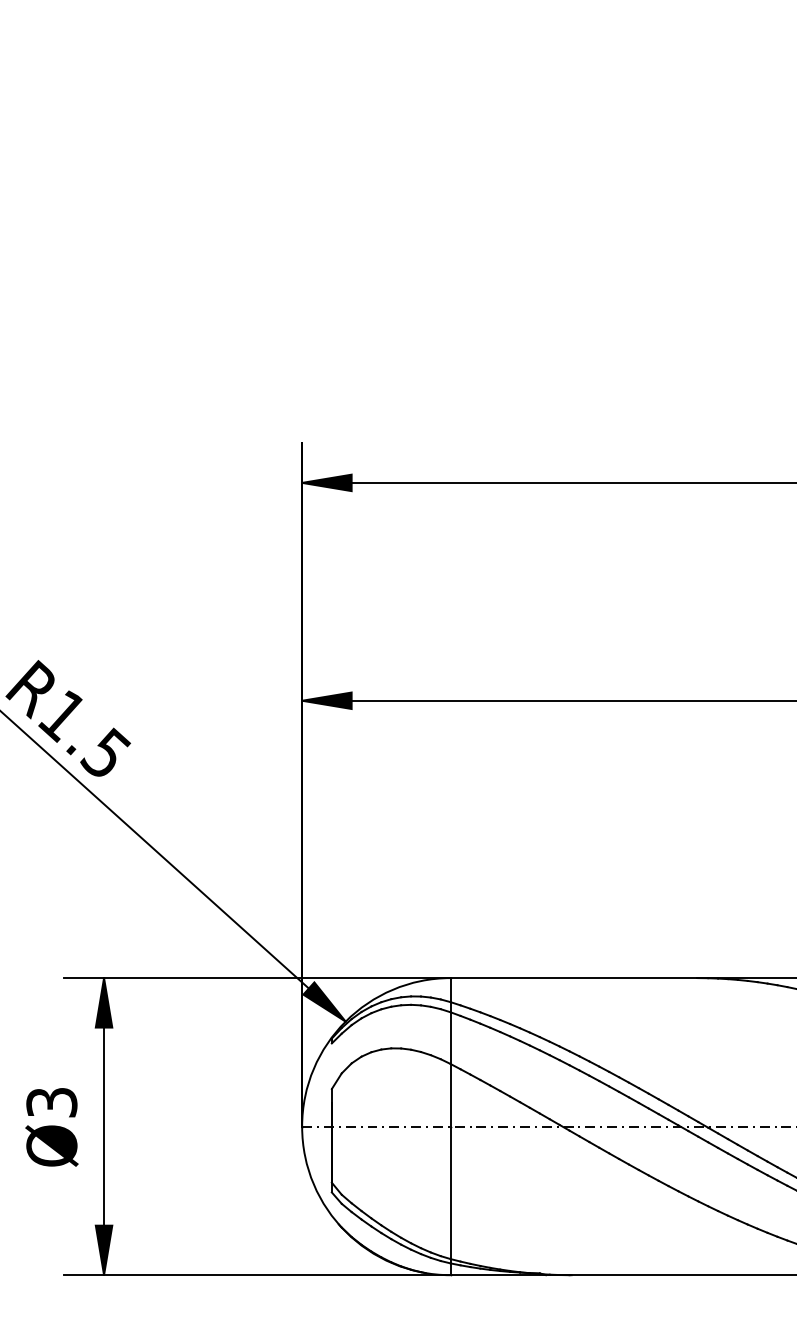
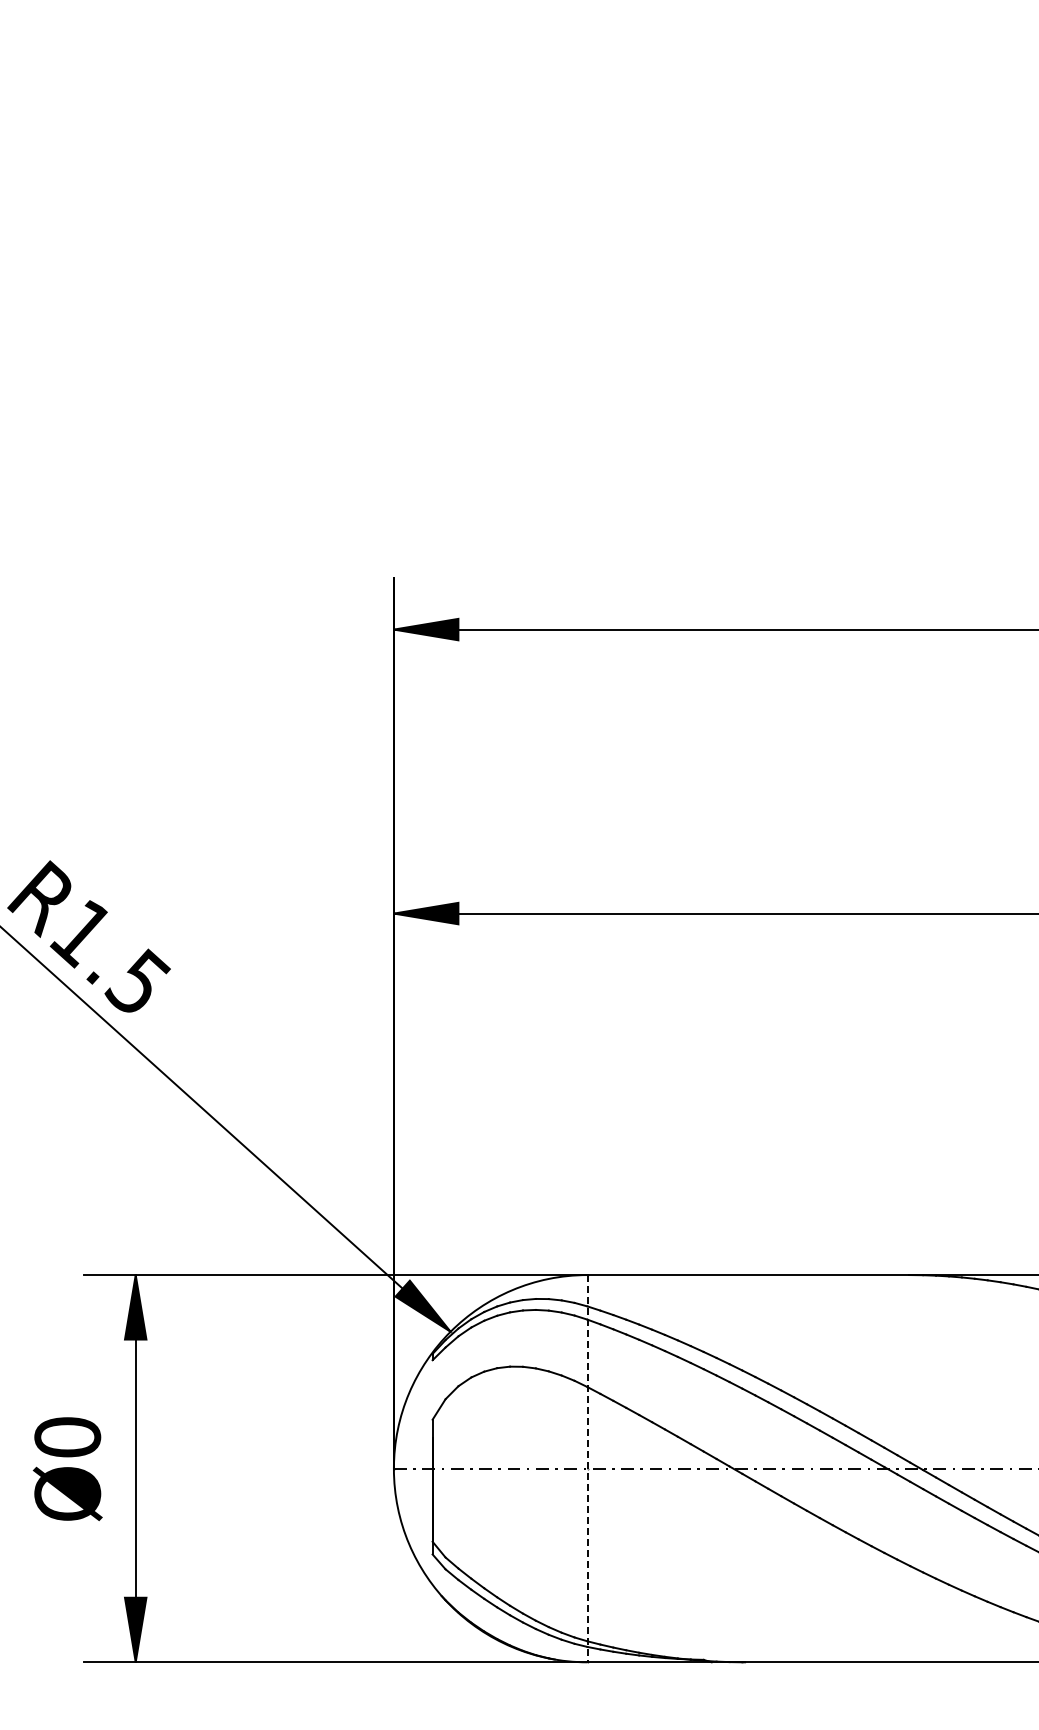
text: (51, 1102) -> (67, 1437), Ø3 -> Ø0
line: (450, 1126) -> (587, 1468), solid -> dashed

